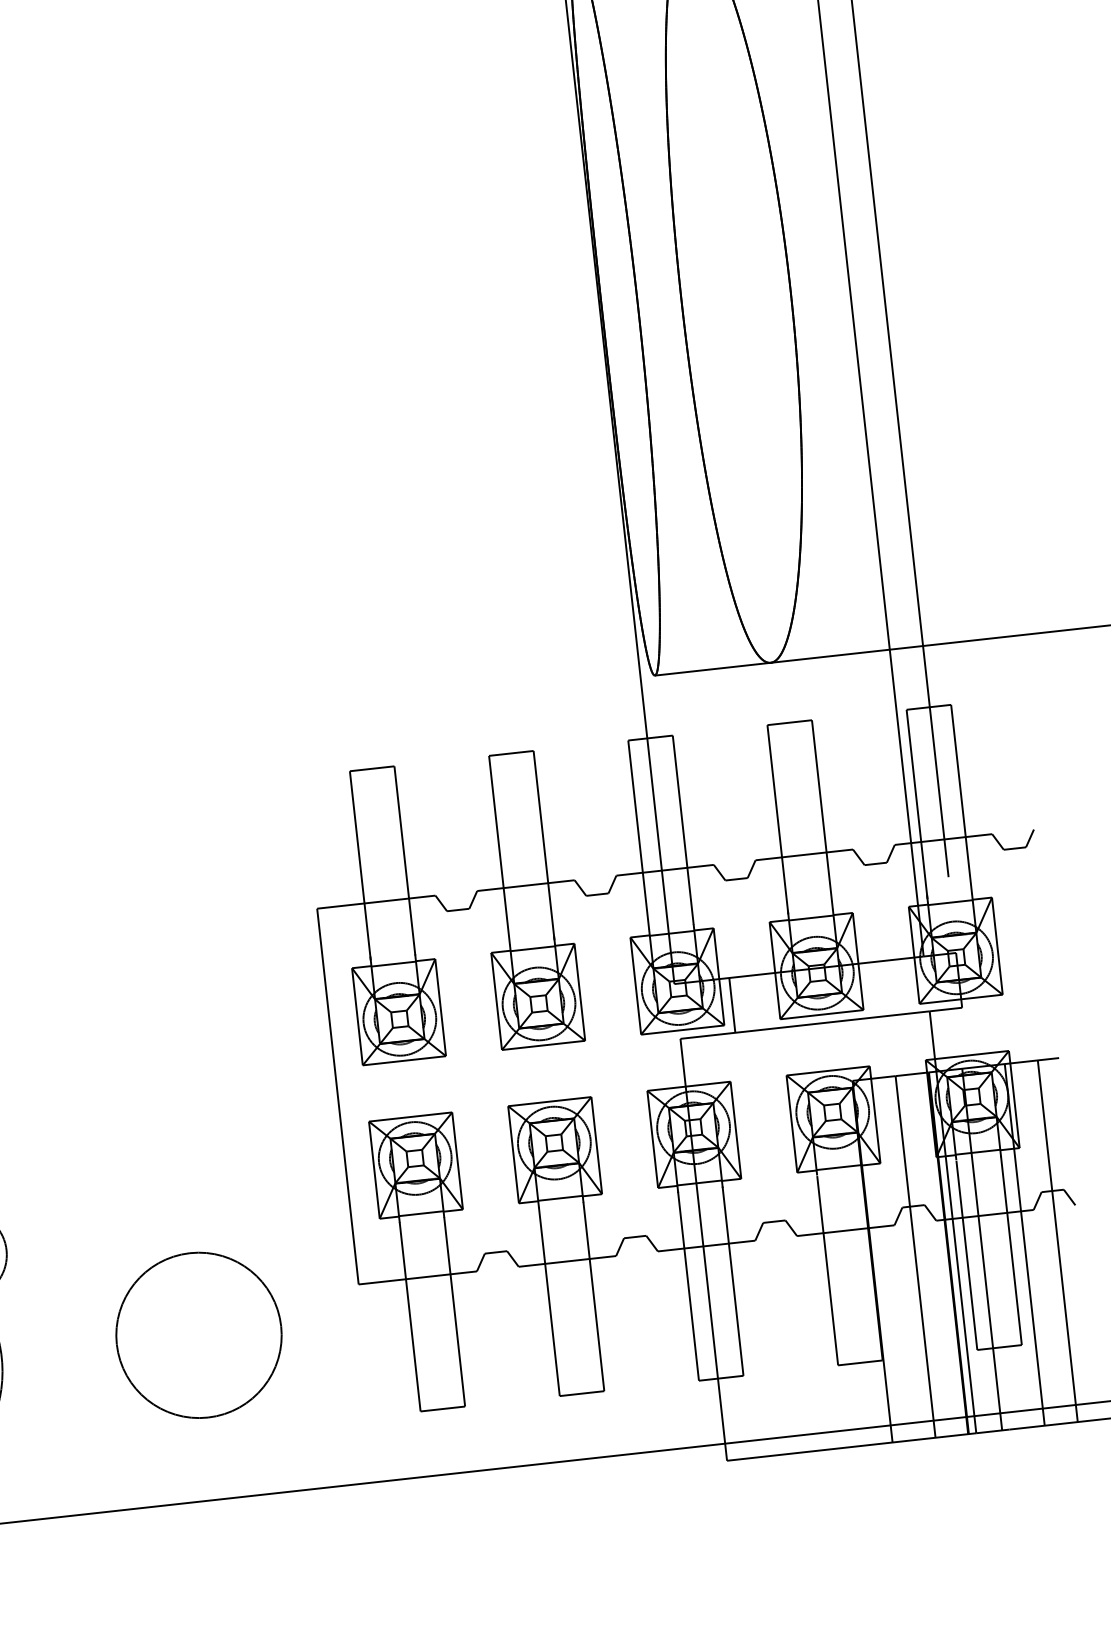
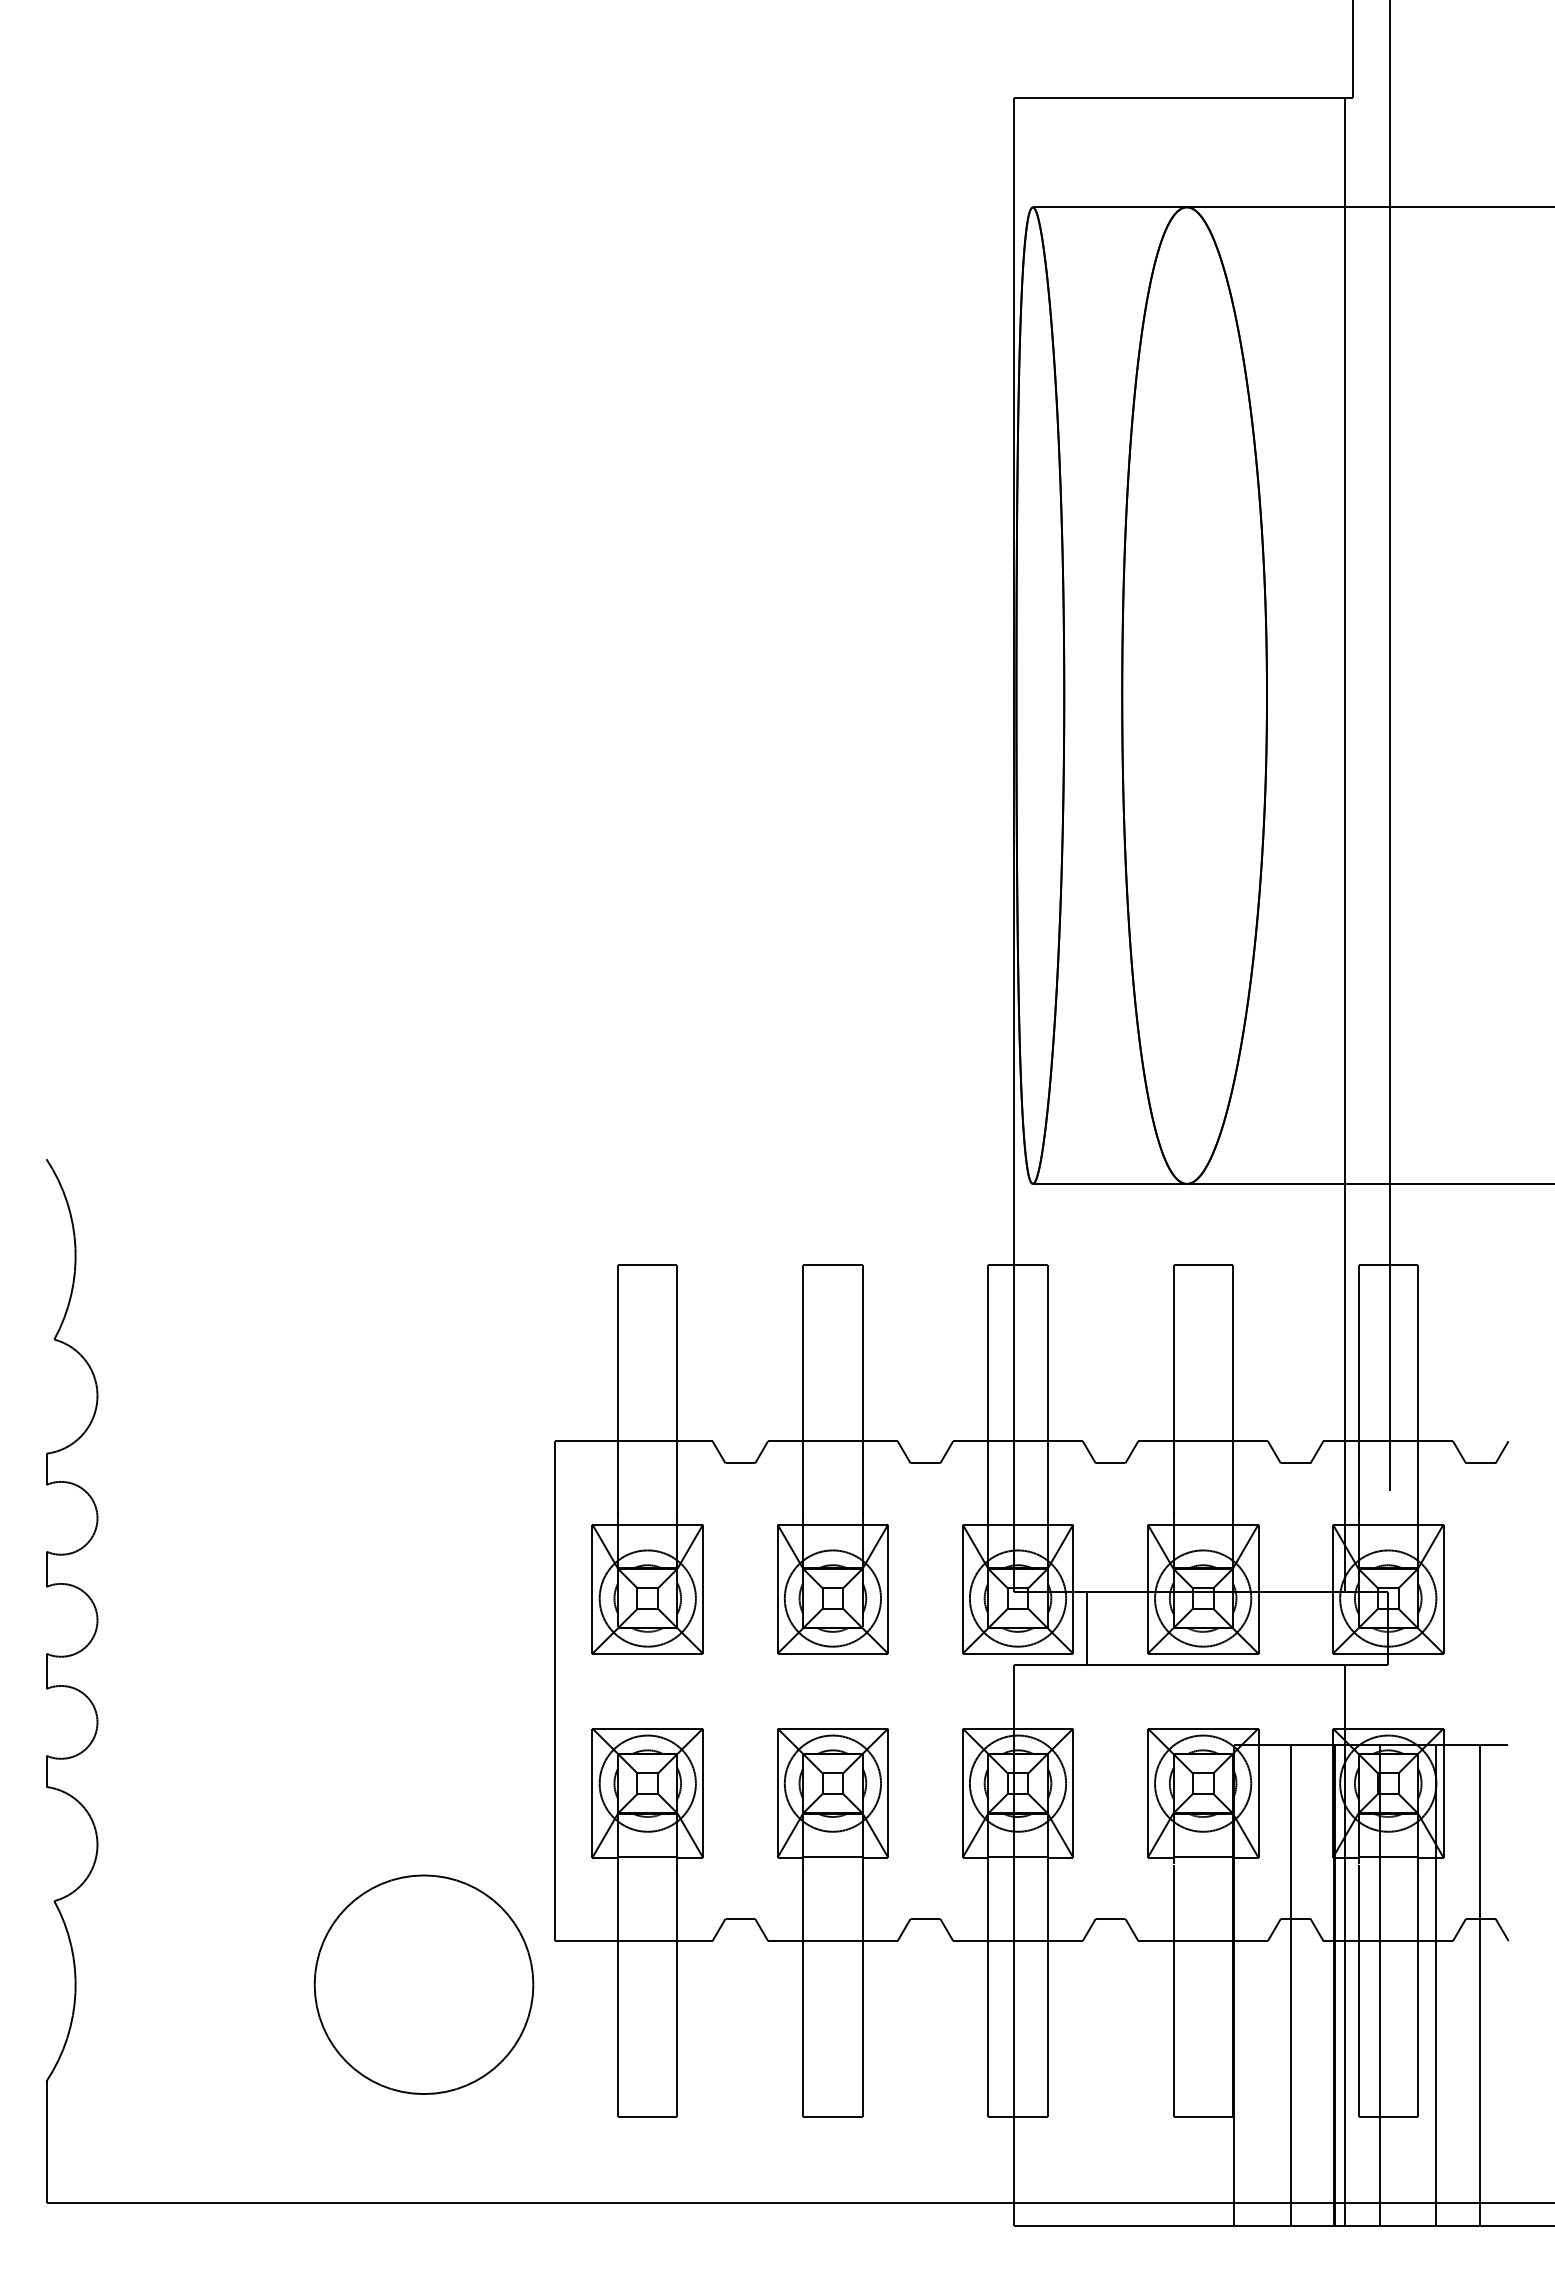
part: (198, 1335) -> (423, 1984), moved

